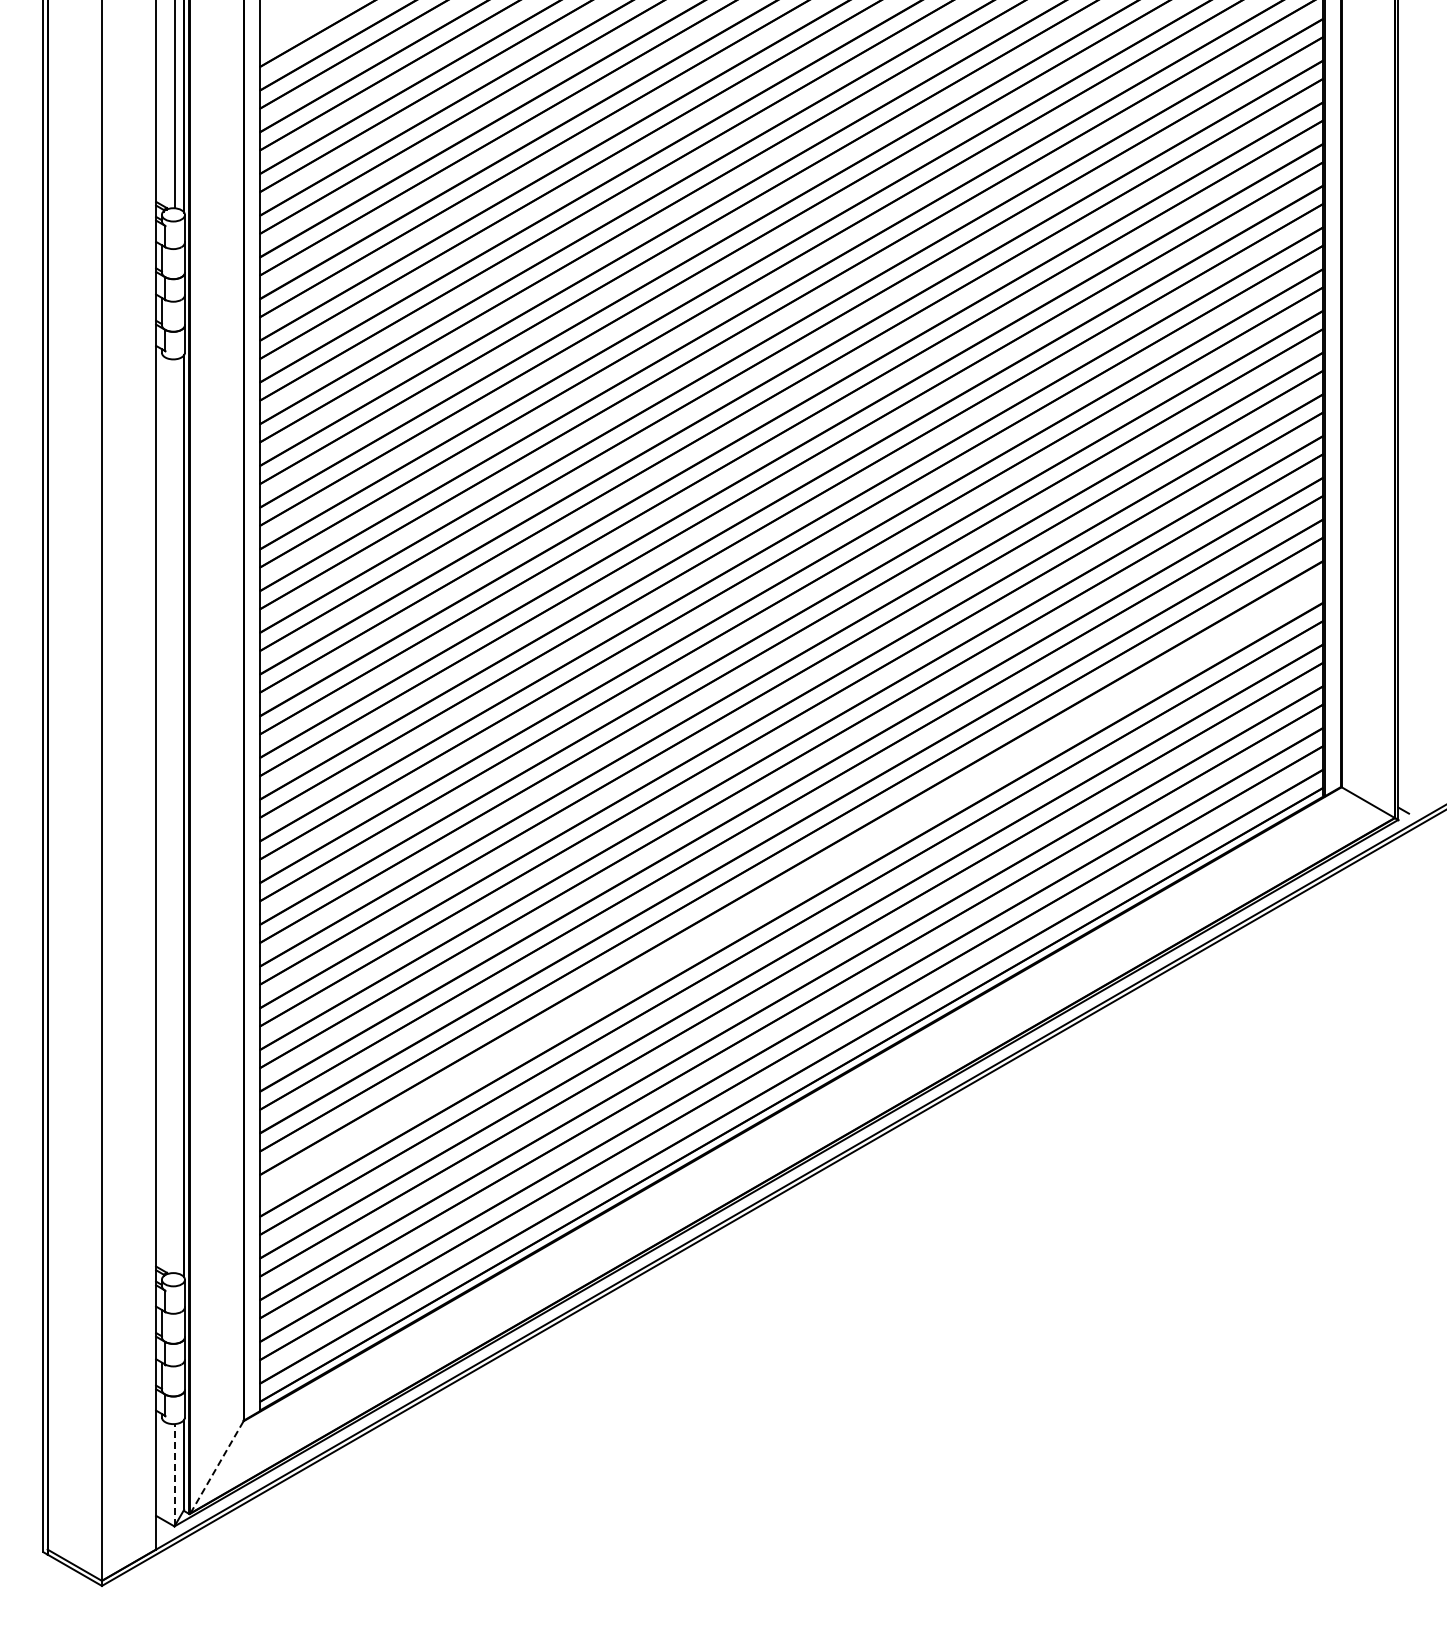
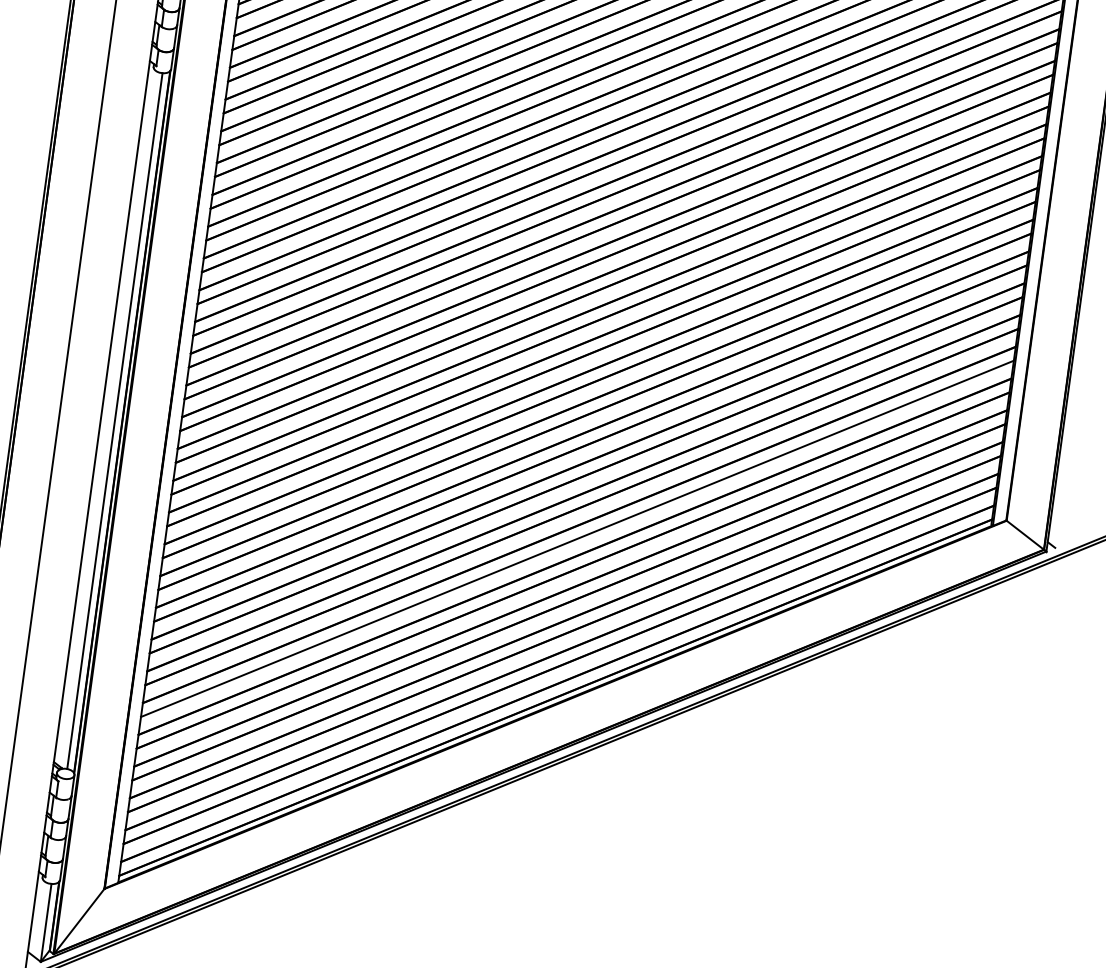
line: (174, 816) -> (114, 421), added
line: (791, 886) -> (577, 538), added
line: (217, 1466) -> (79, 920), dashed -> solid
line: (174, 1474) -> (46, 922), dashed -> solid

